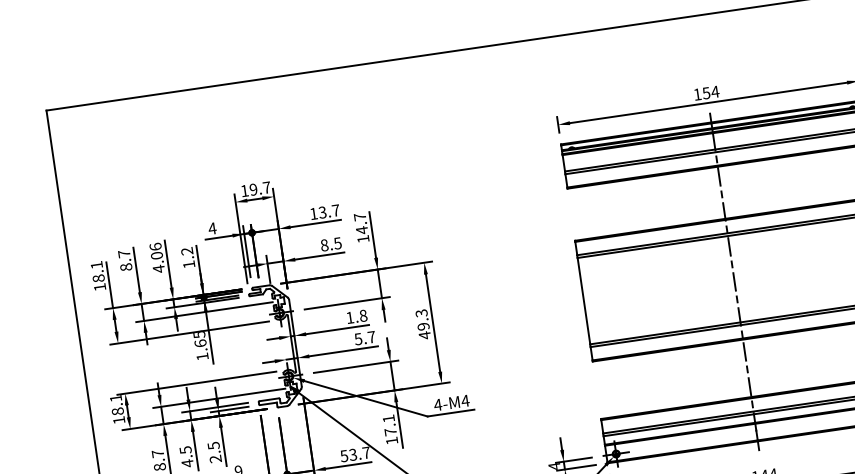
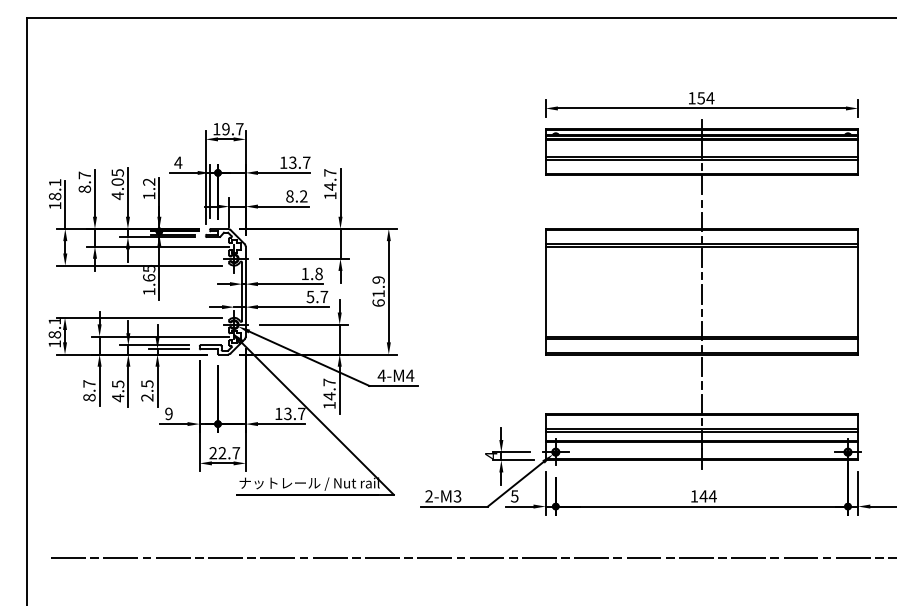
text: (337, 243) -> (303, 196), 8.5 -> 8.2
text: (155, 246) -> (117, 172), 4.06 -> 4.05
text: (423, 324) -> (378, 291), 49.3 -> 61.9
text: (389, 425) -> (329, 389), 17.1 -> 14.7
text: (344, 455) -> (278, 413), 53.7 -> 13.7

